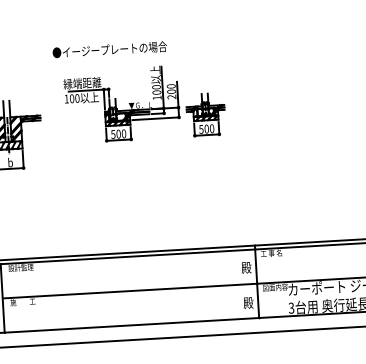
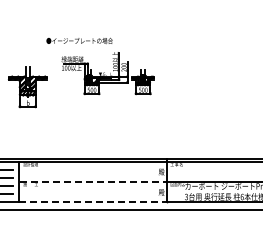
text: (109, 48) -> (79, 40), moved
line: (130, 290) -> (93, 181), solid -> dashed
line: (132, 325) -> (93, 201), solid -> dashed

